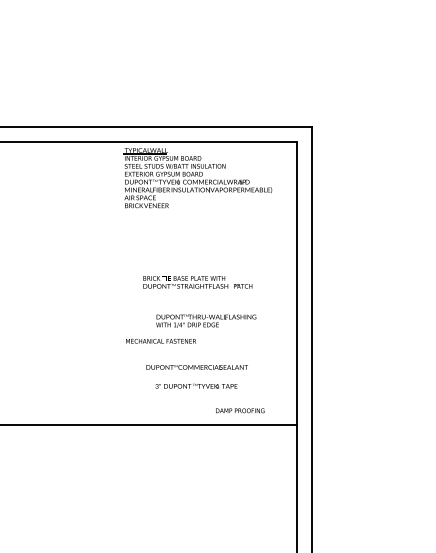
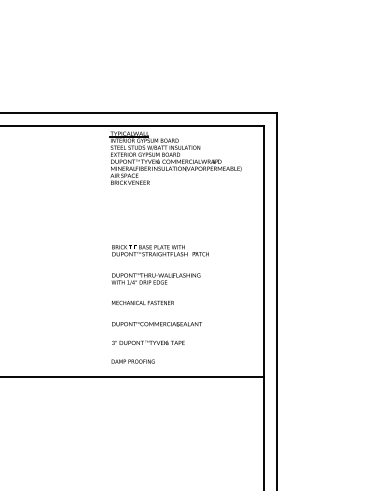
text: (197, 282) -> (160, 250), moved
text: (205, 320) -> (155, 278), moved
text: (196, 367) -> (156, 324), moved
text: (196, 385) -> (148, 342), moved
text: (239, 410) -> (132, 361), moved

